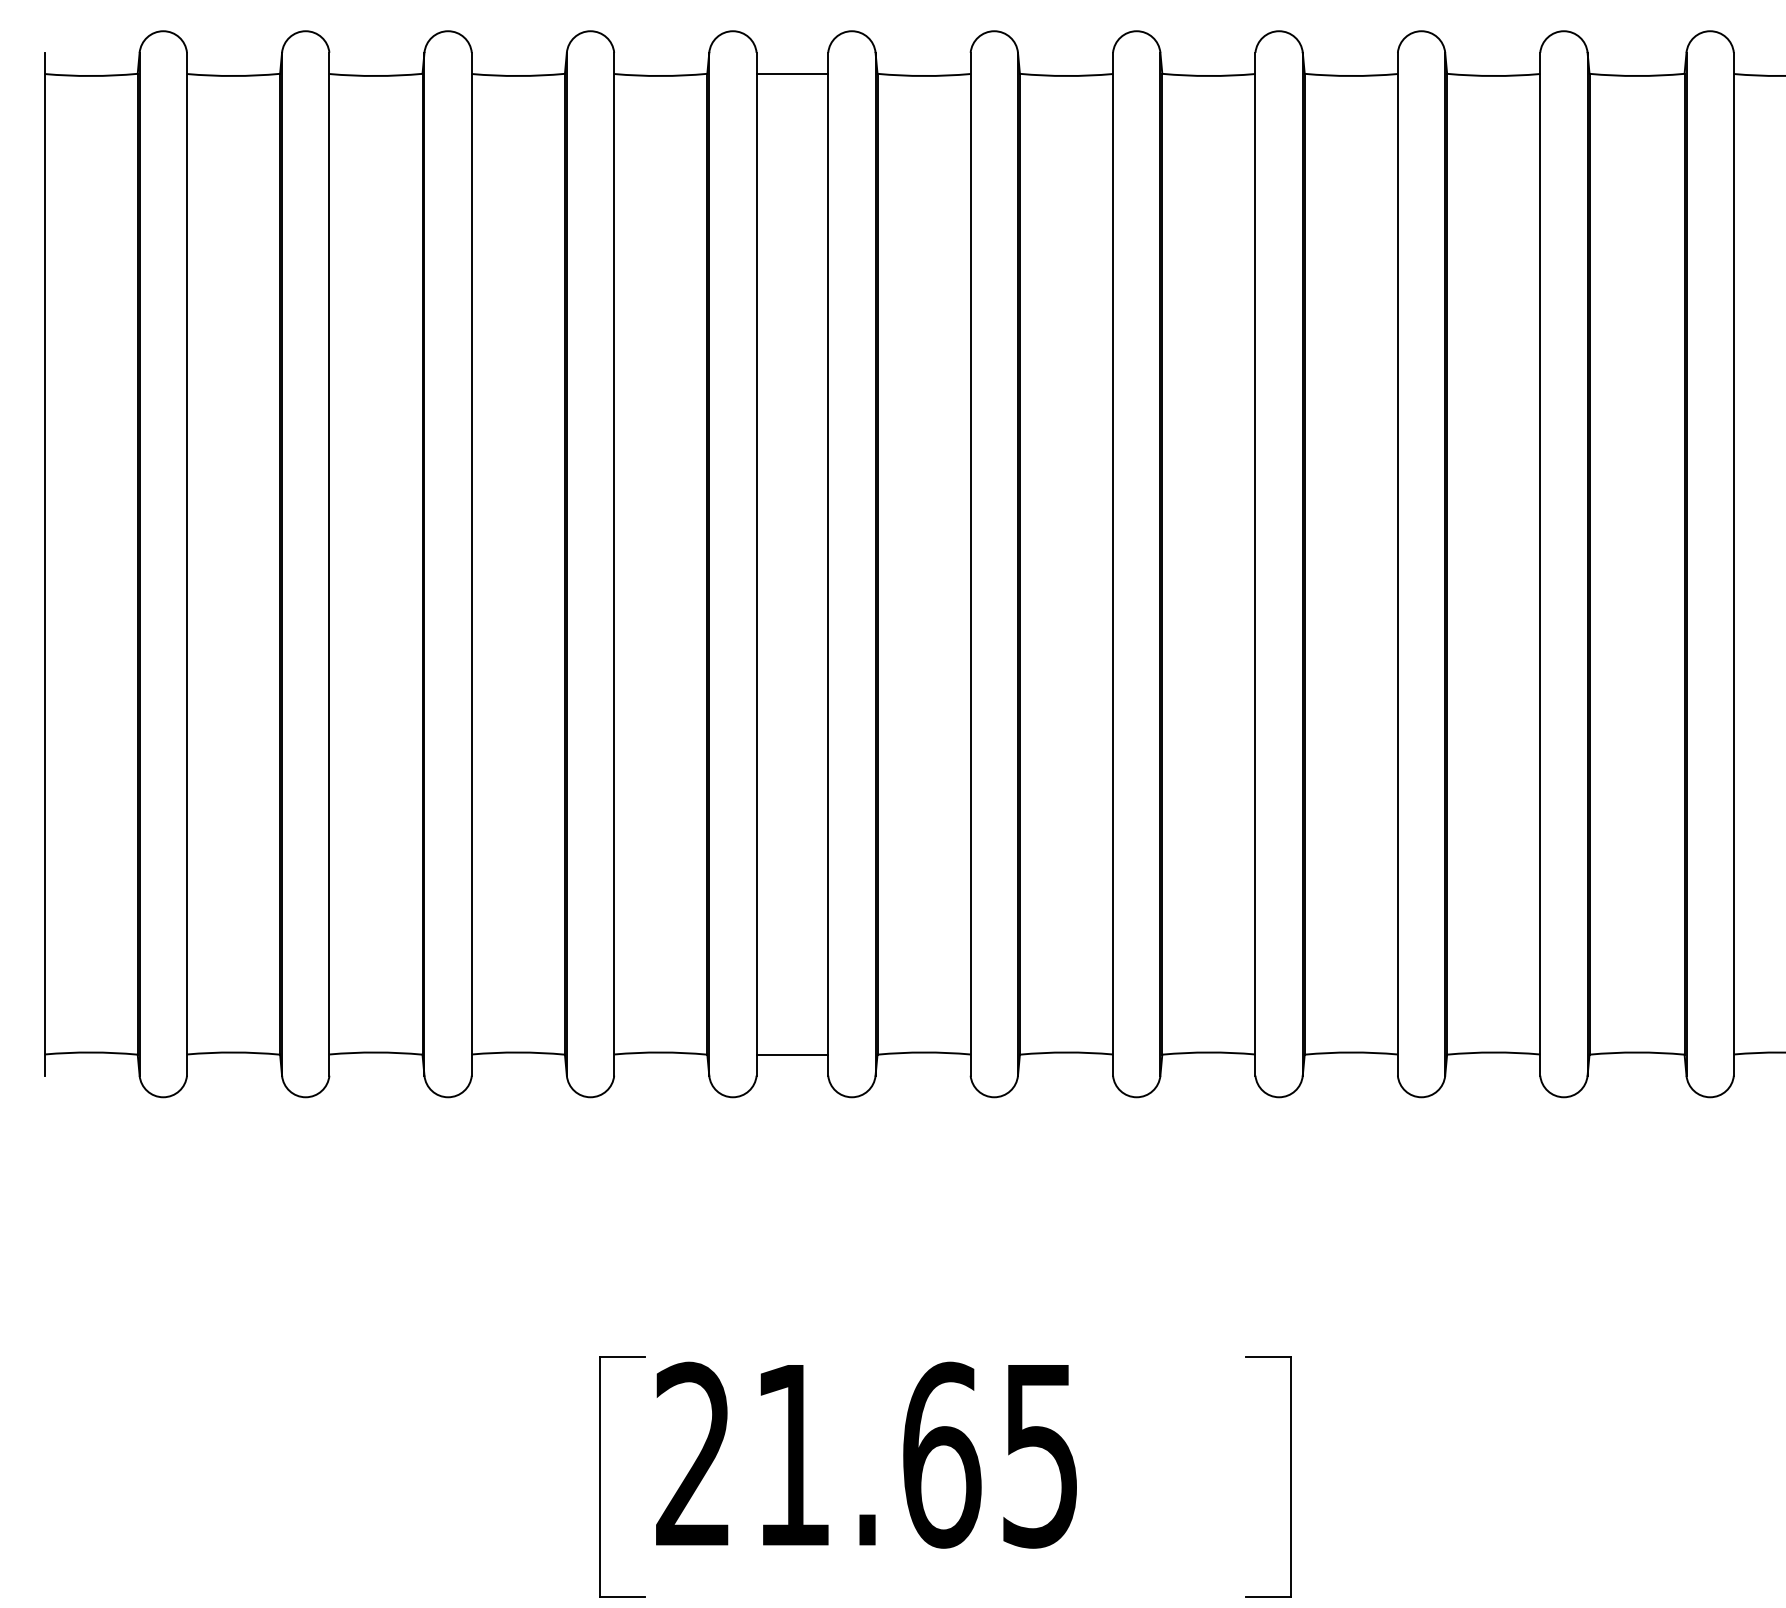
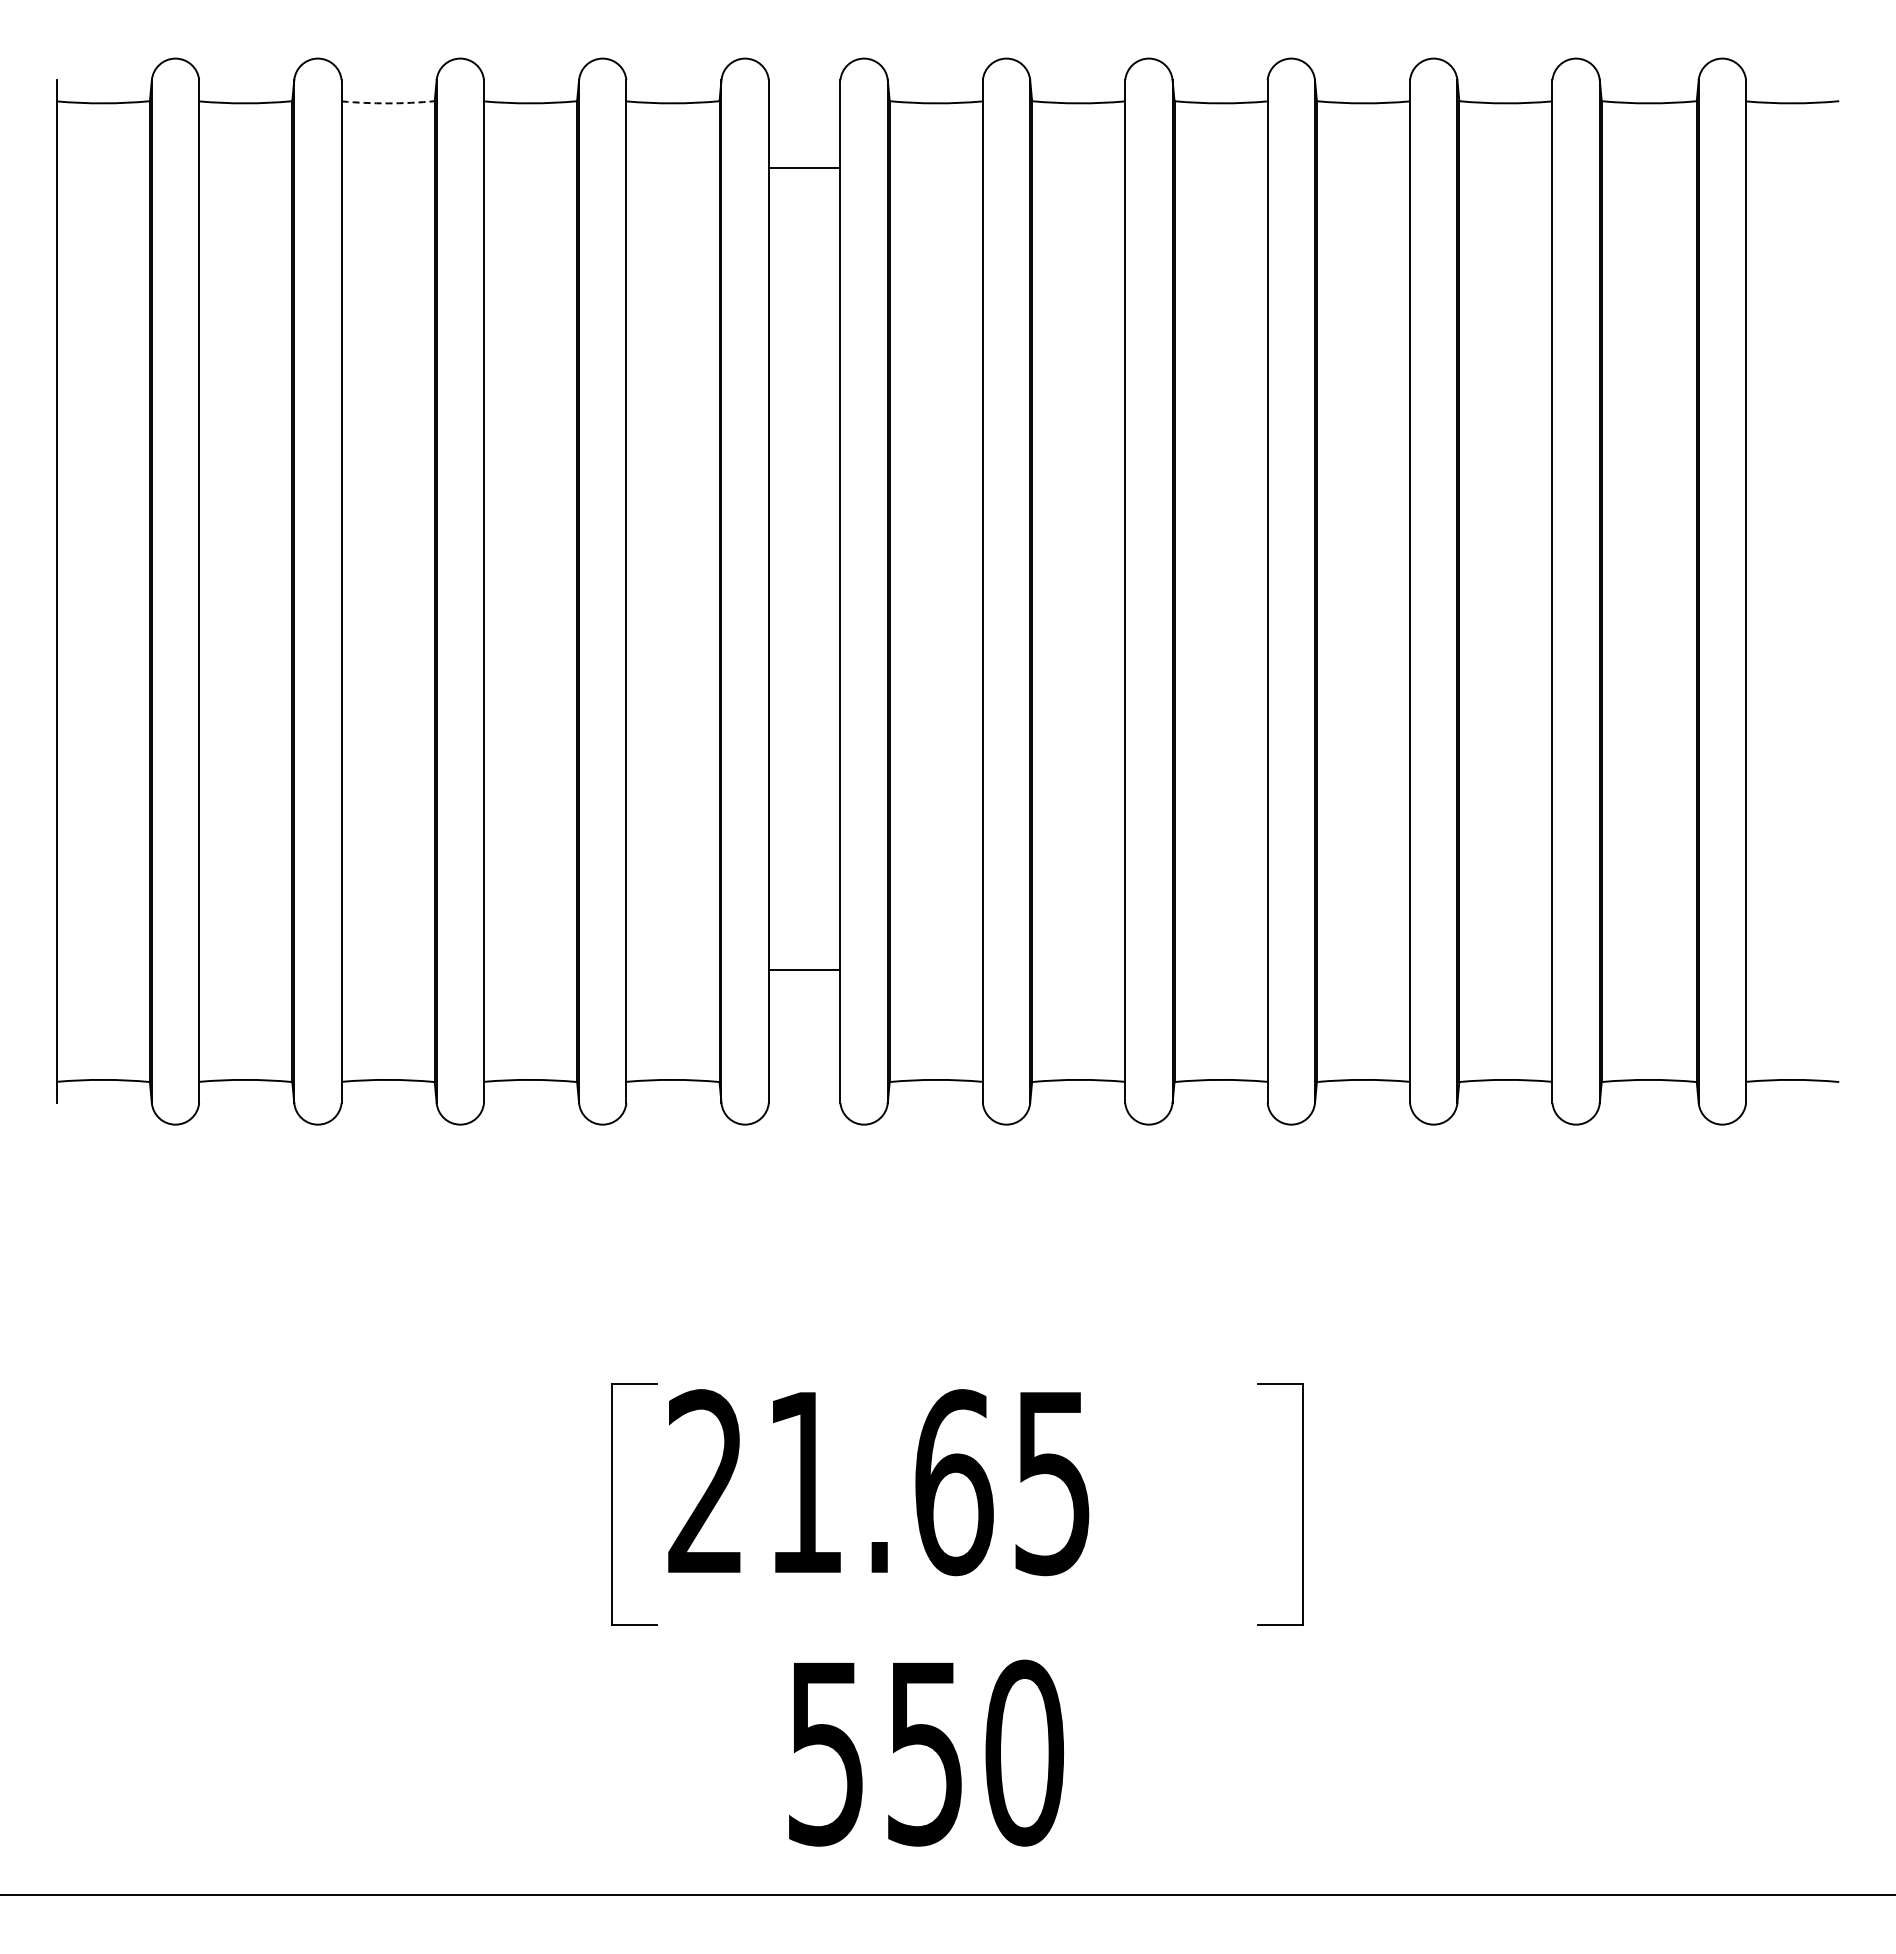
line: (792, 74) -> (804, 168), moved
arc: (376, 76) -> (388, 103), solid -> dashed
line: (792, 1055) -> (804, 970), moved

